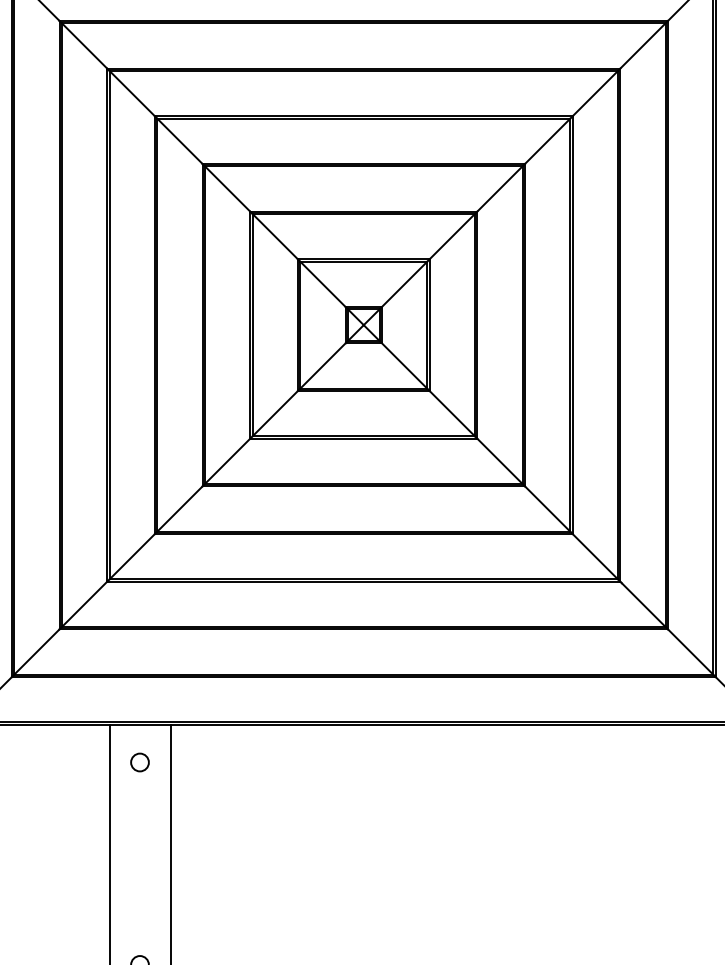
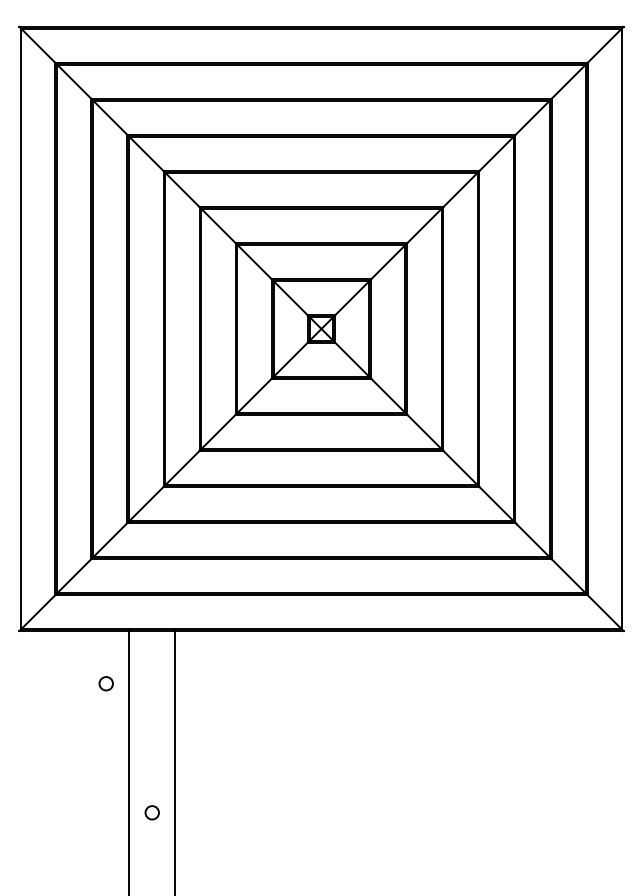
circle: (139, 762) -> (105, 683), moved

